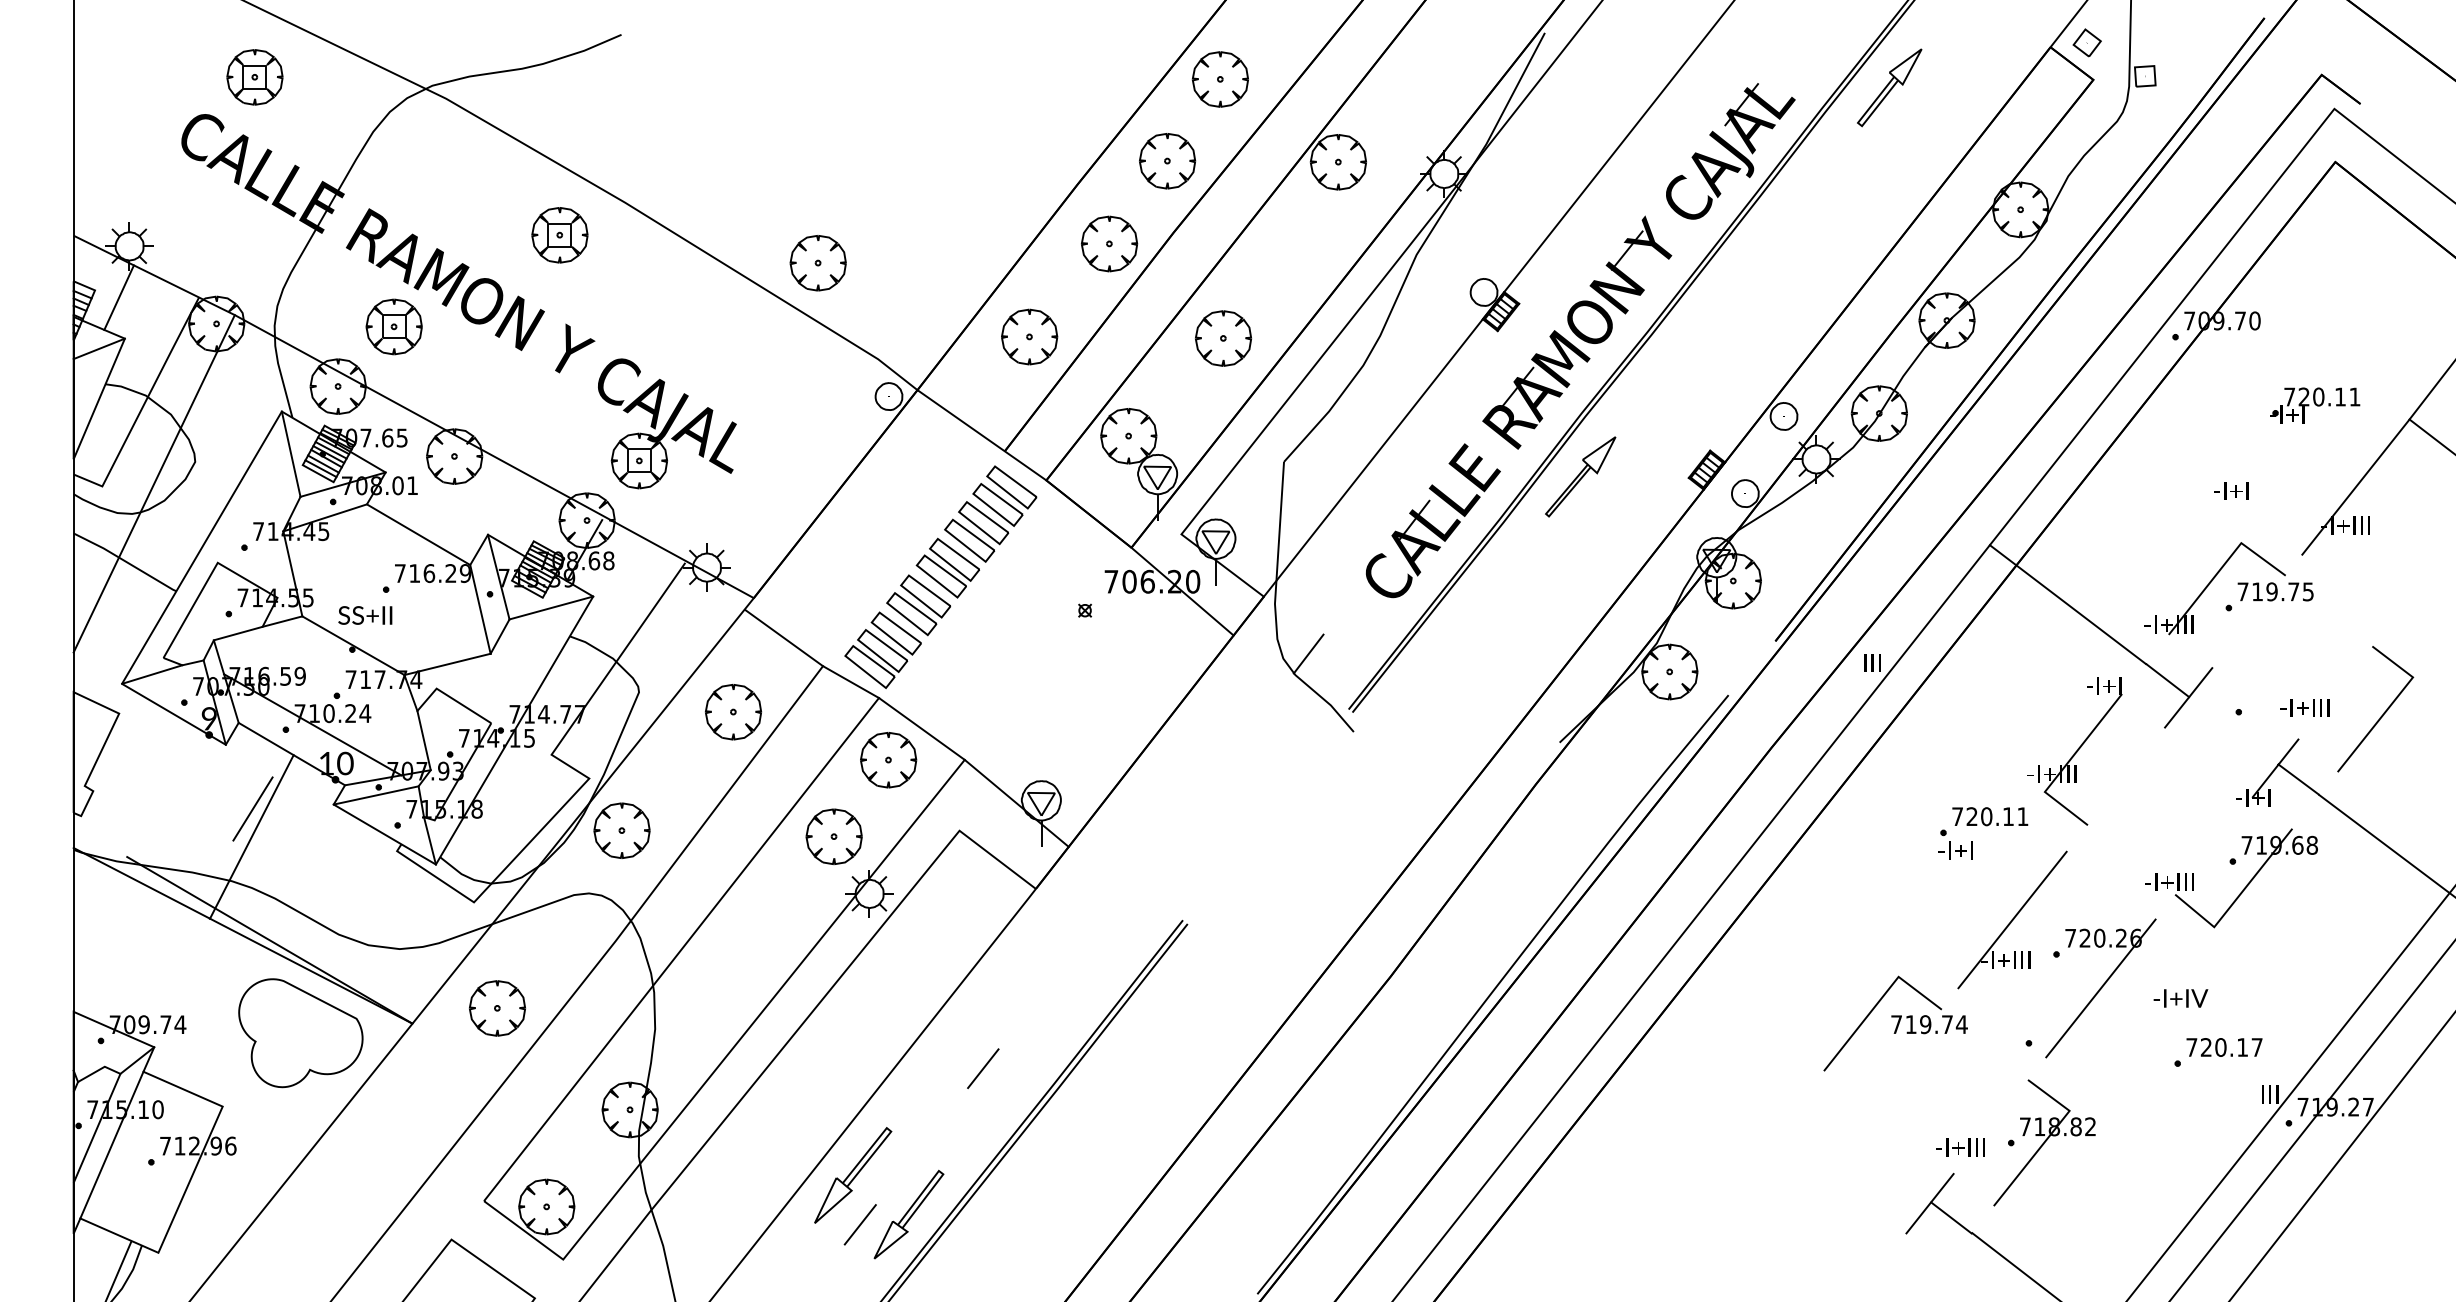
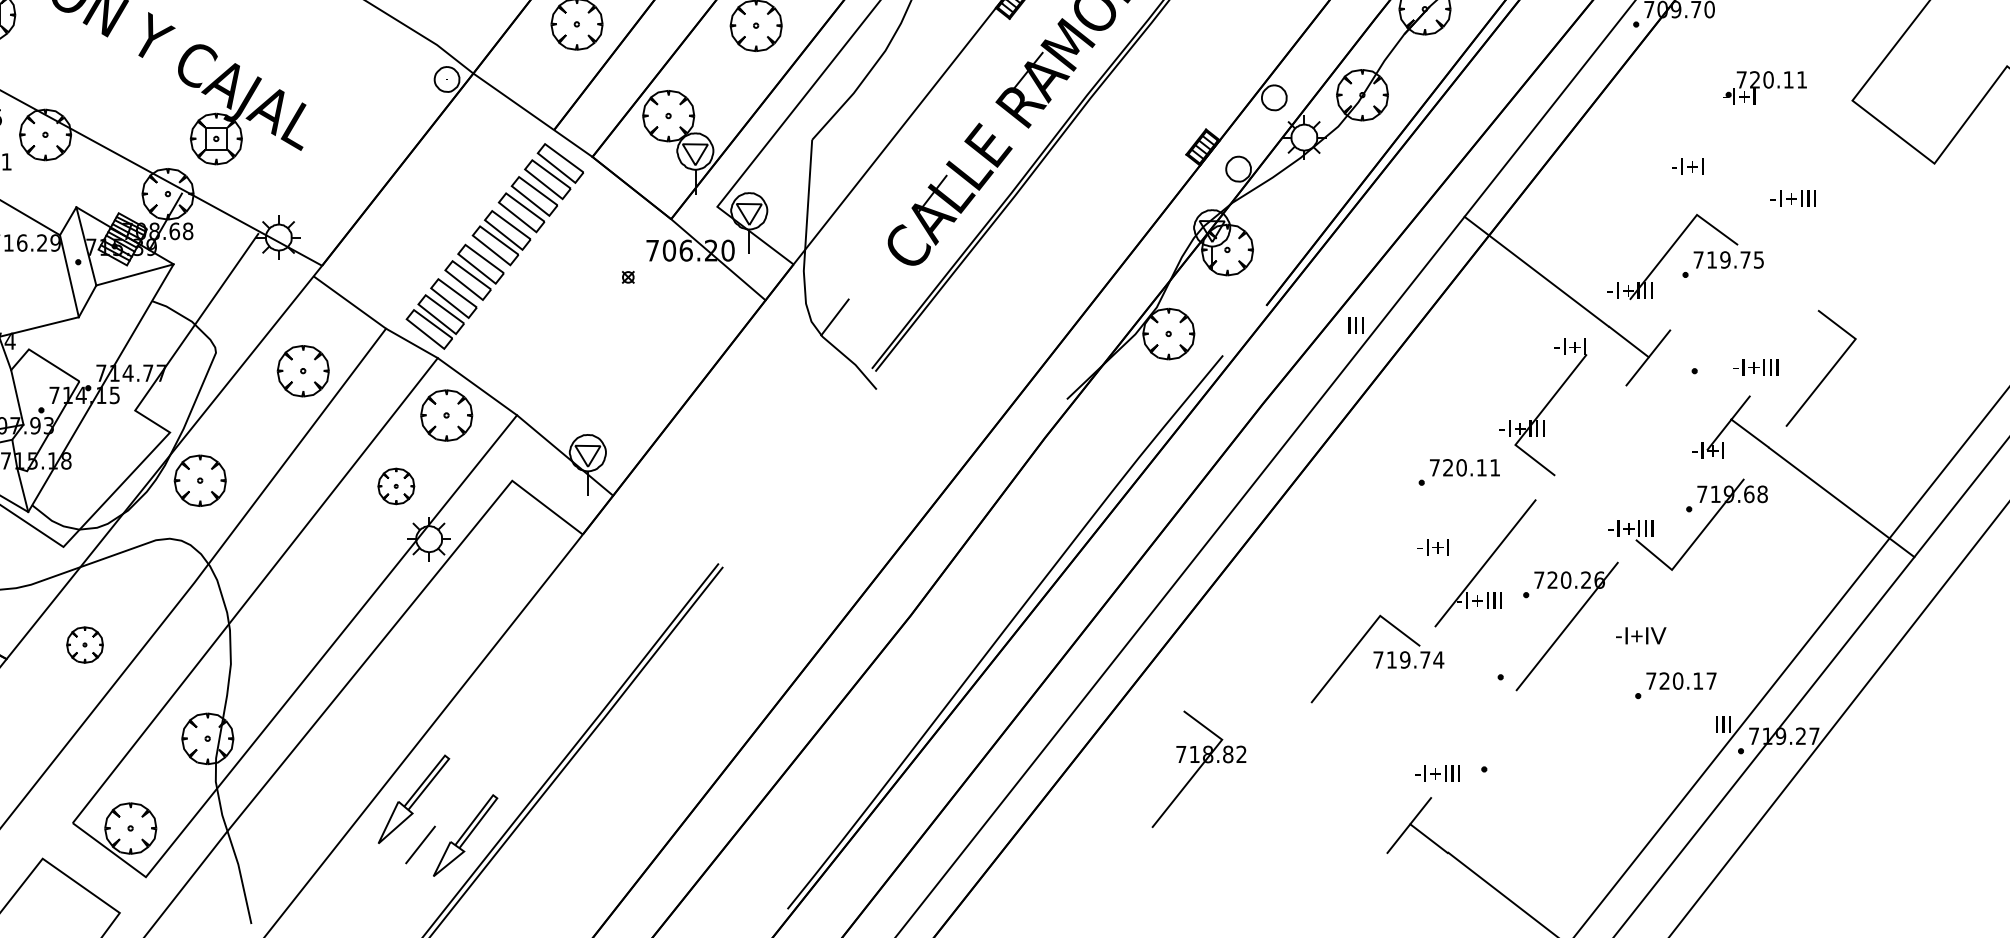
part: (1580, 476) -> (1086, 153), removed
line: (2355, 486) -> (1802, 162), removed
part: (833, 836) -> (395, 486), size x0.7
text: (1955, 850) -> (1432, 547), moved
part: (496, 1008) -> (84, 645), size x0.7
line: (983, 1068) -> (534, 700), removed
part: (2044, 1142) -> (1198, 768), moved

